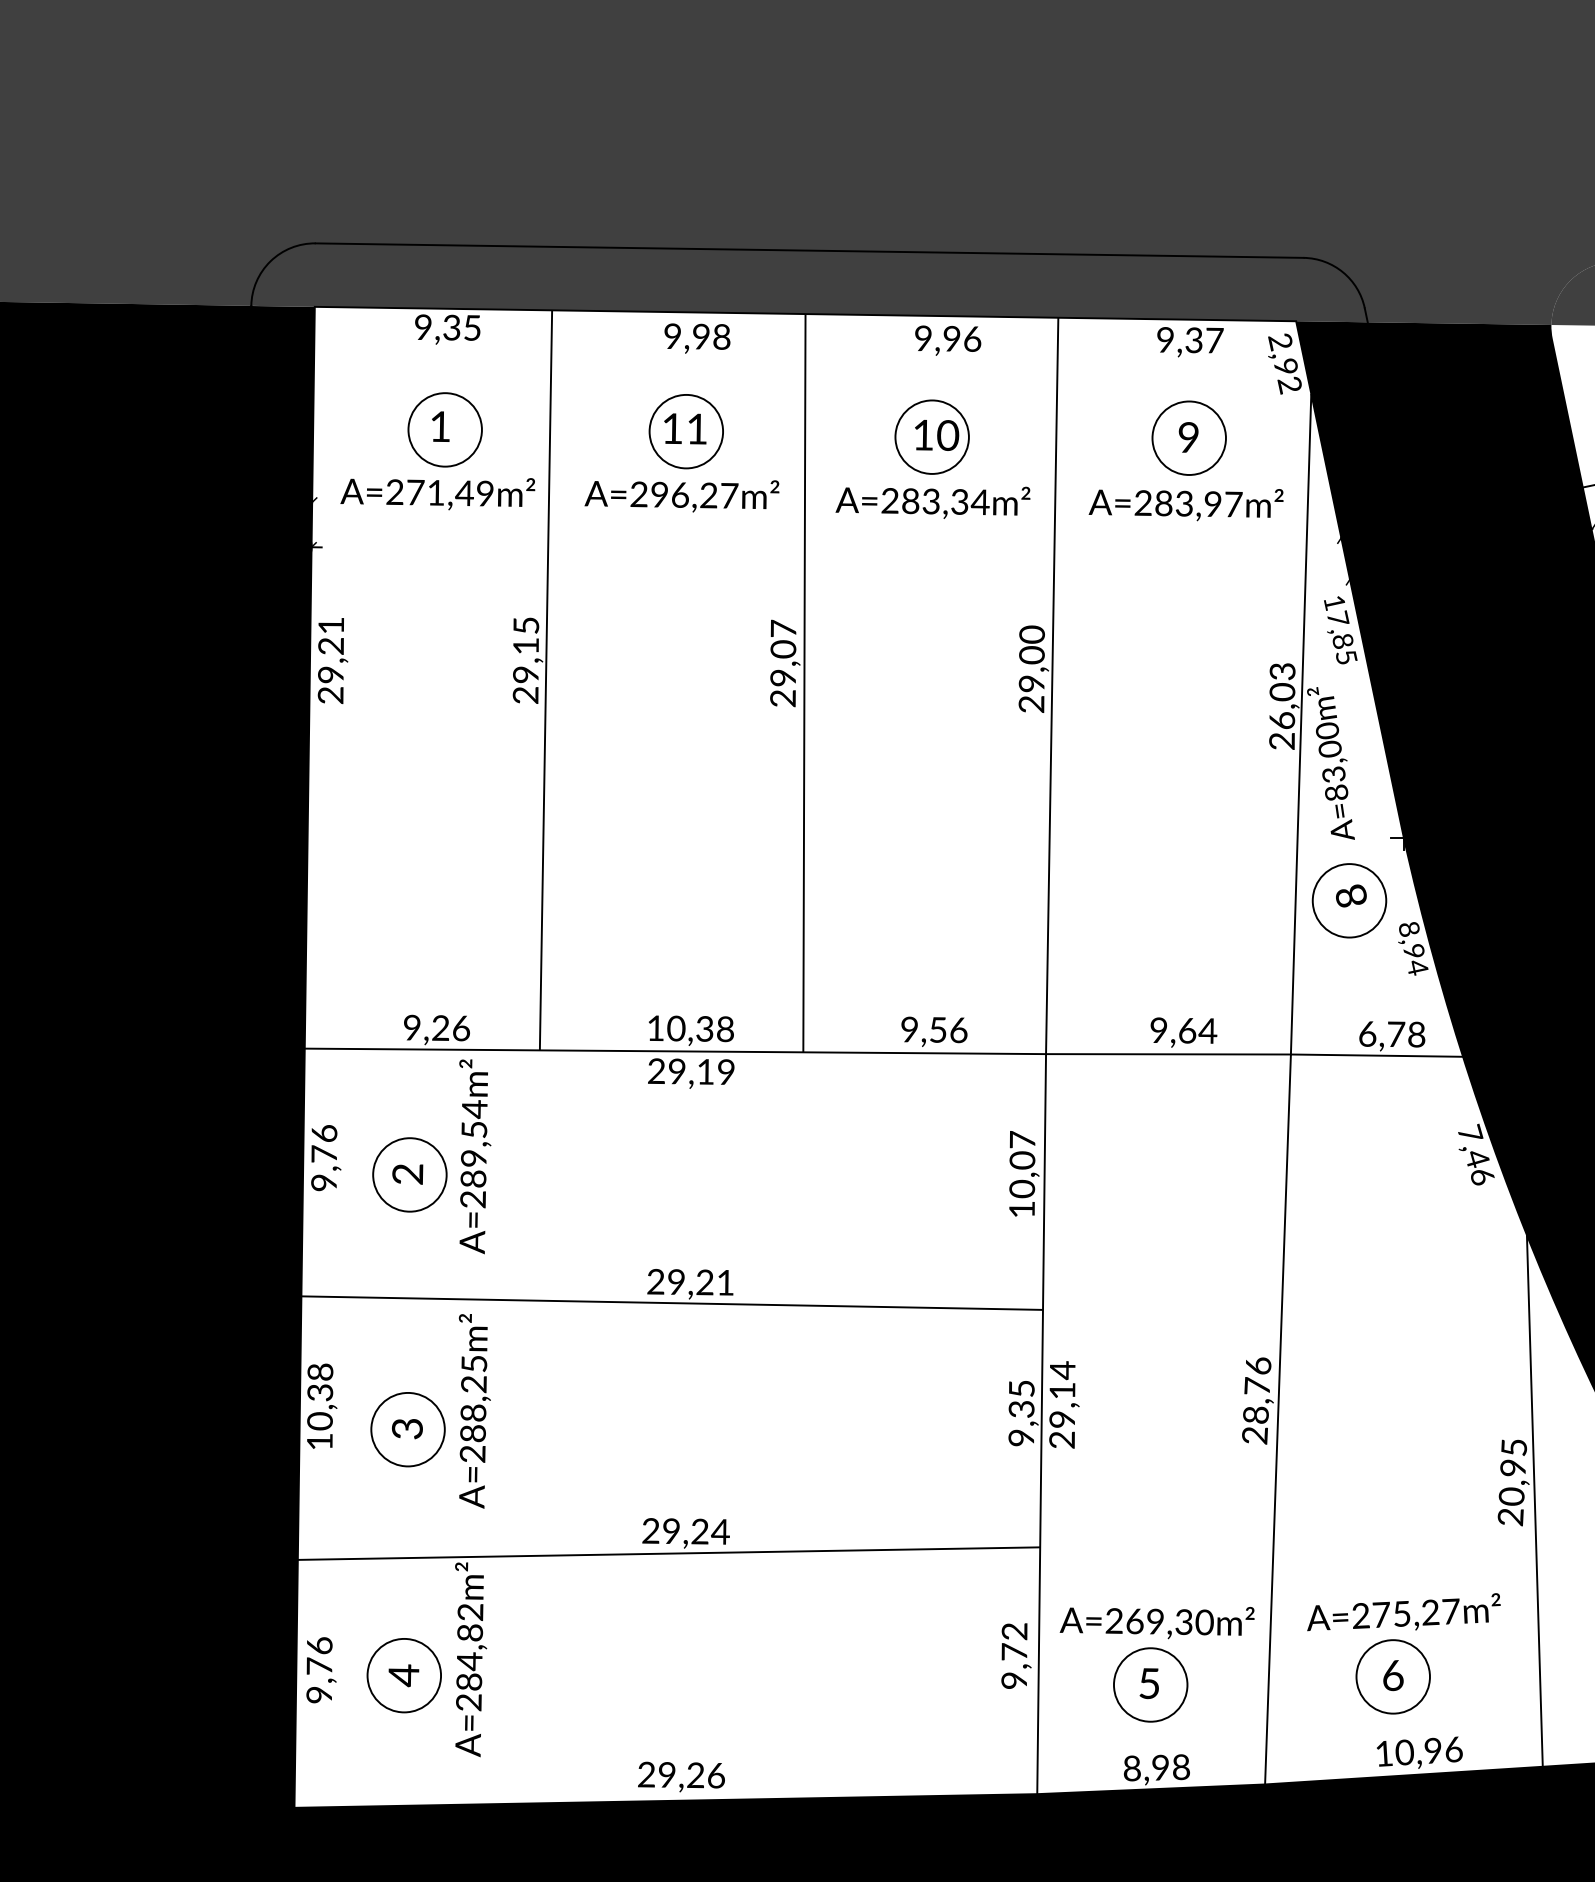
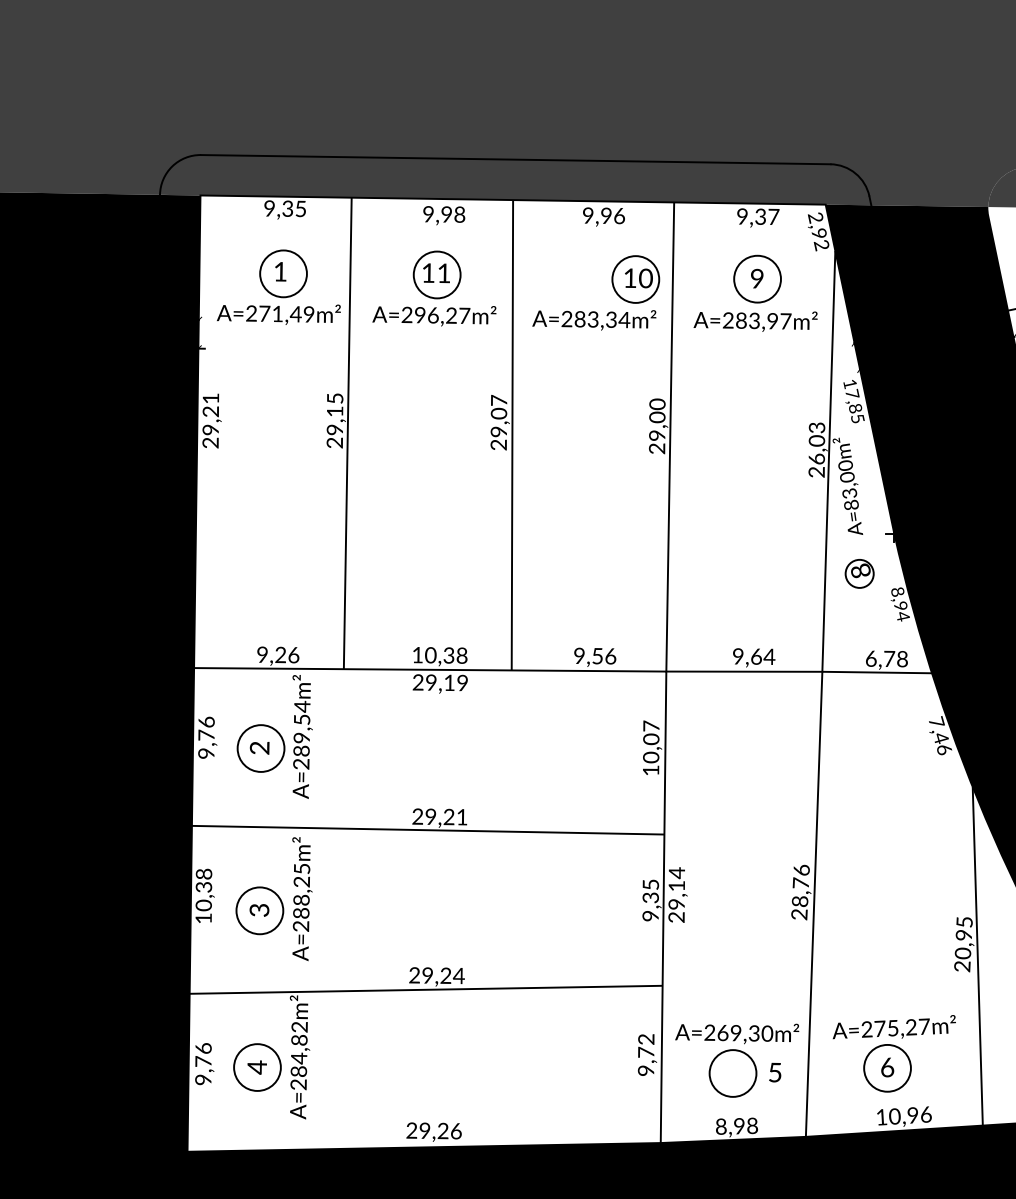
part: (931, 437) -> (635, 279), moved
circle: (1349, 900) -> (859, 573), size x0.6
text: (1149, 1683) -> (775, 1072), moved

